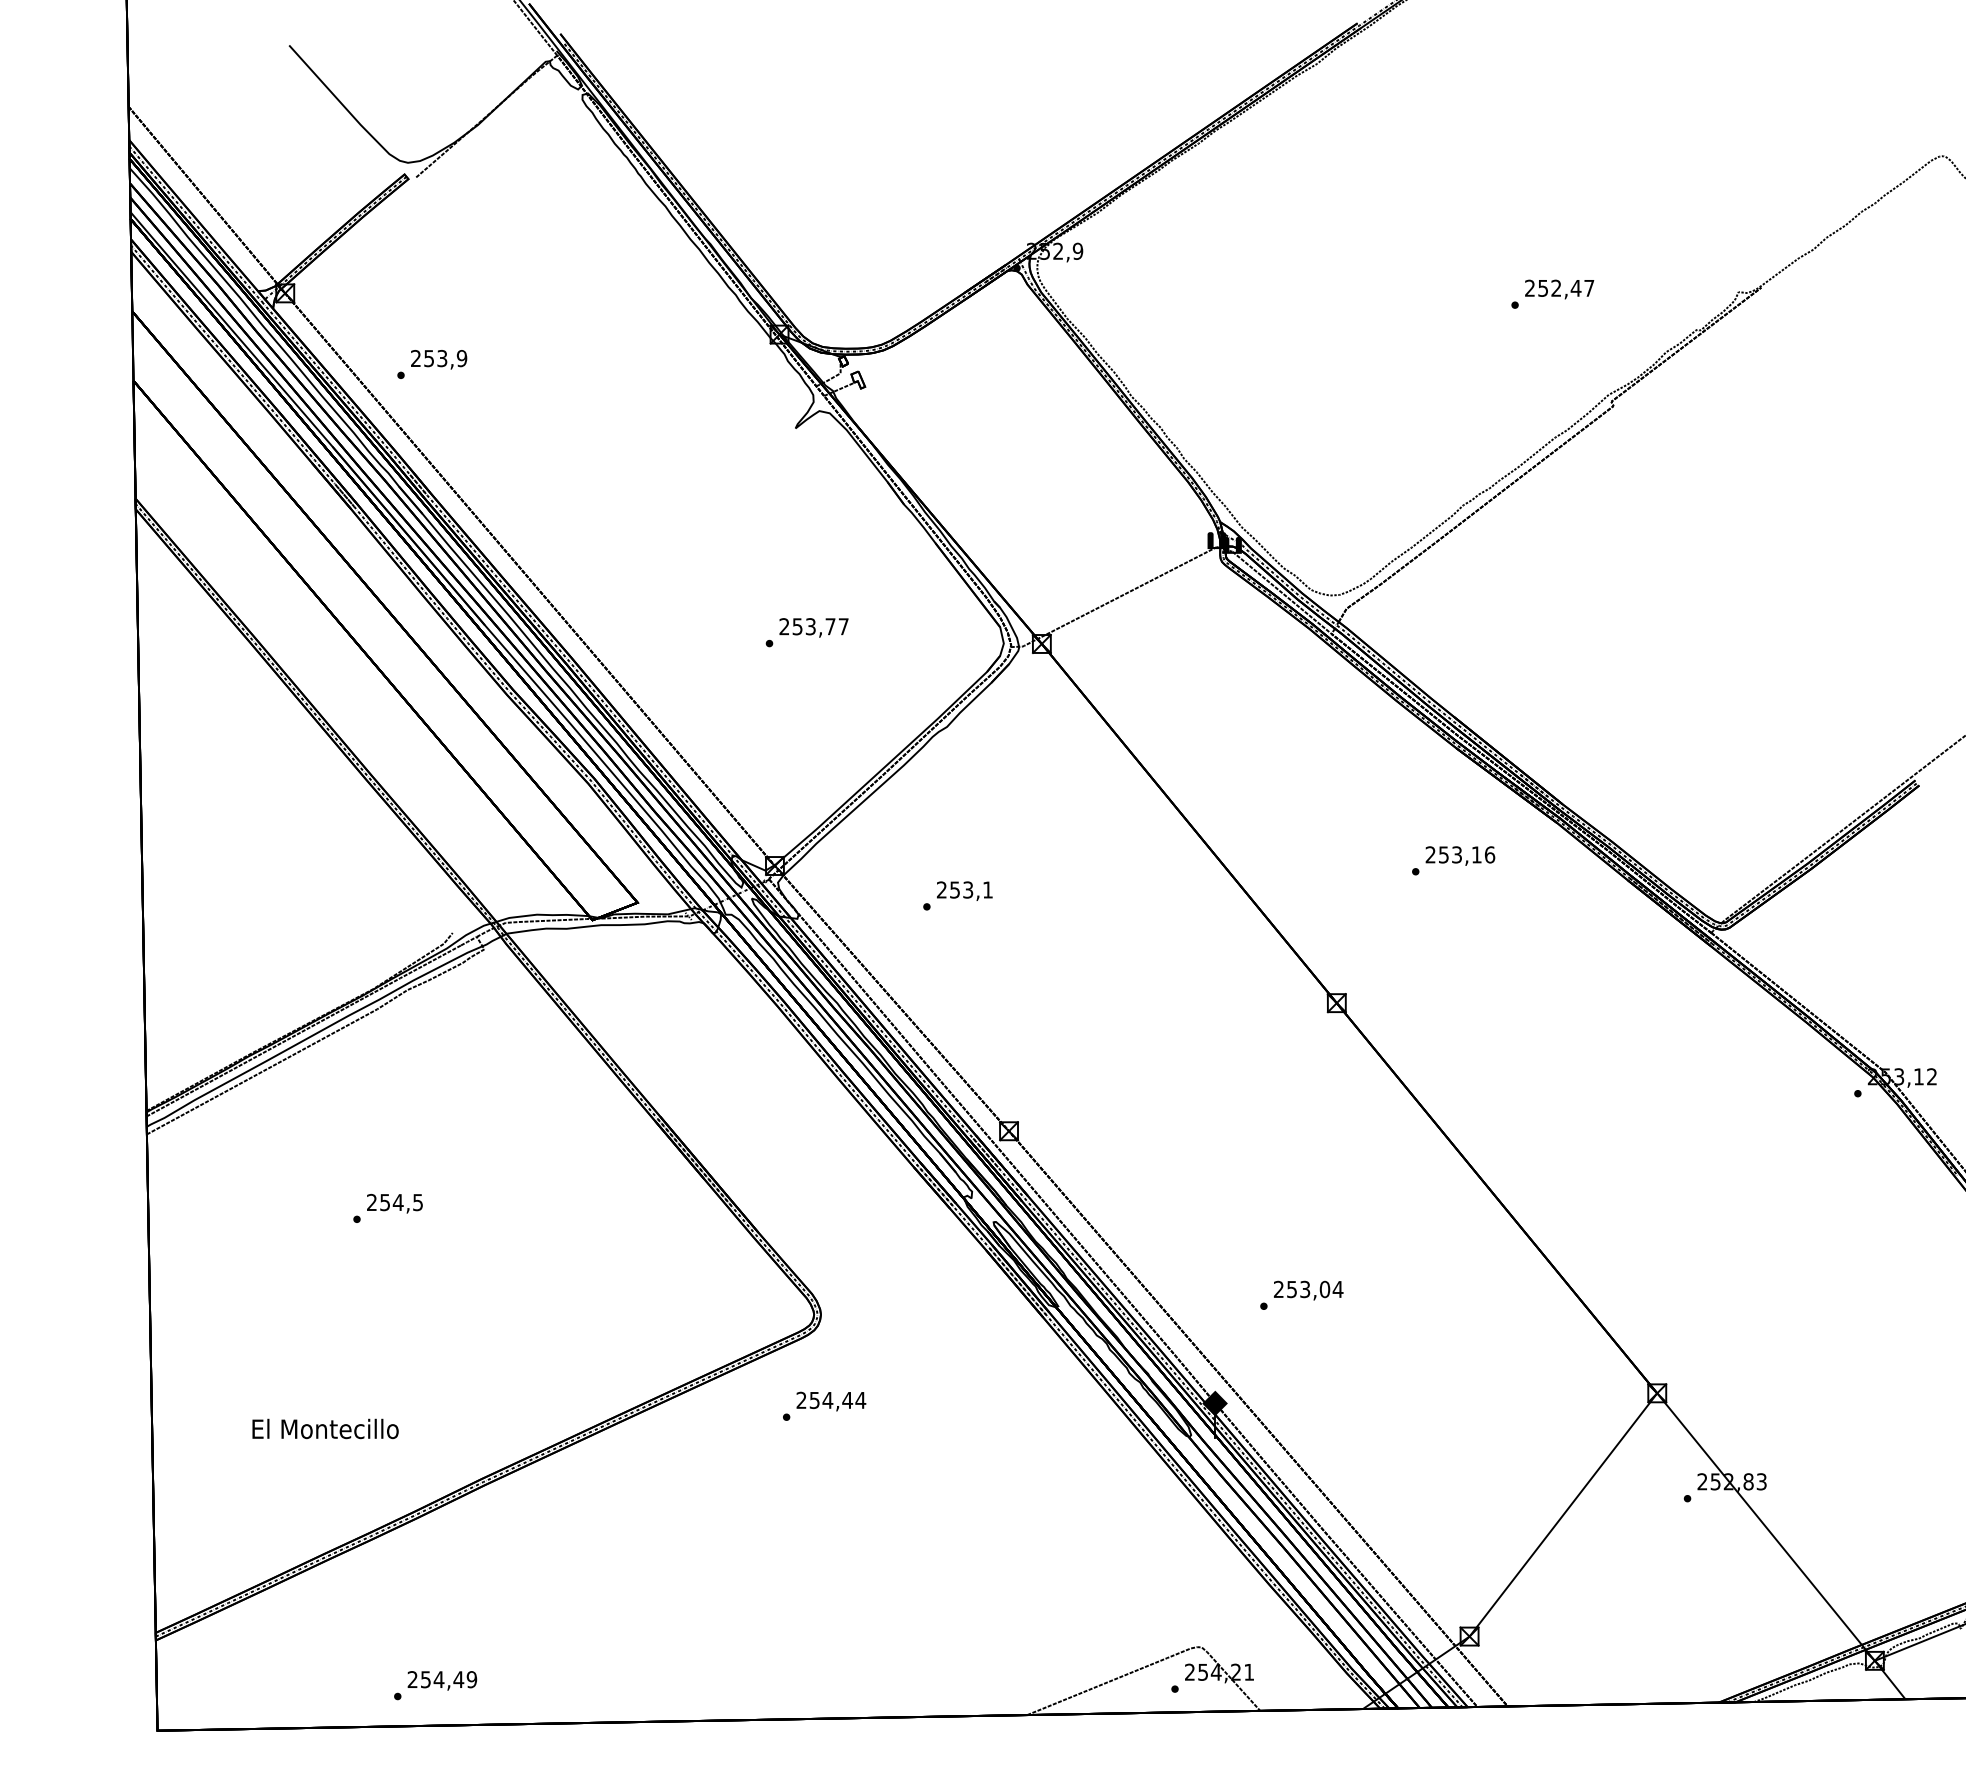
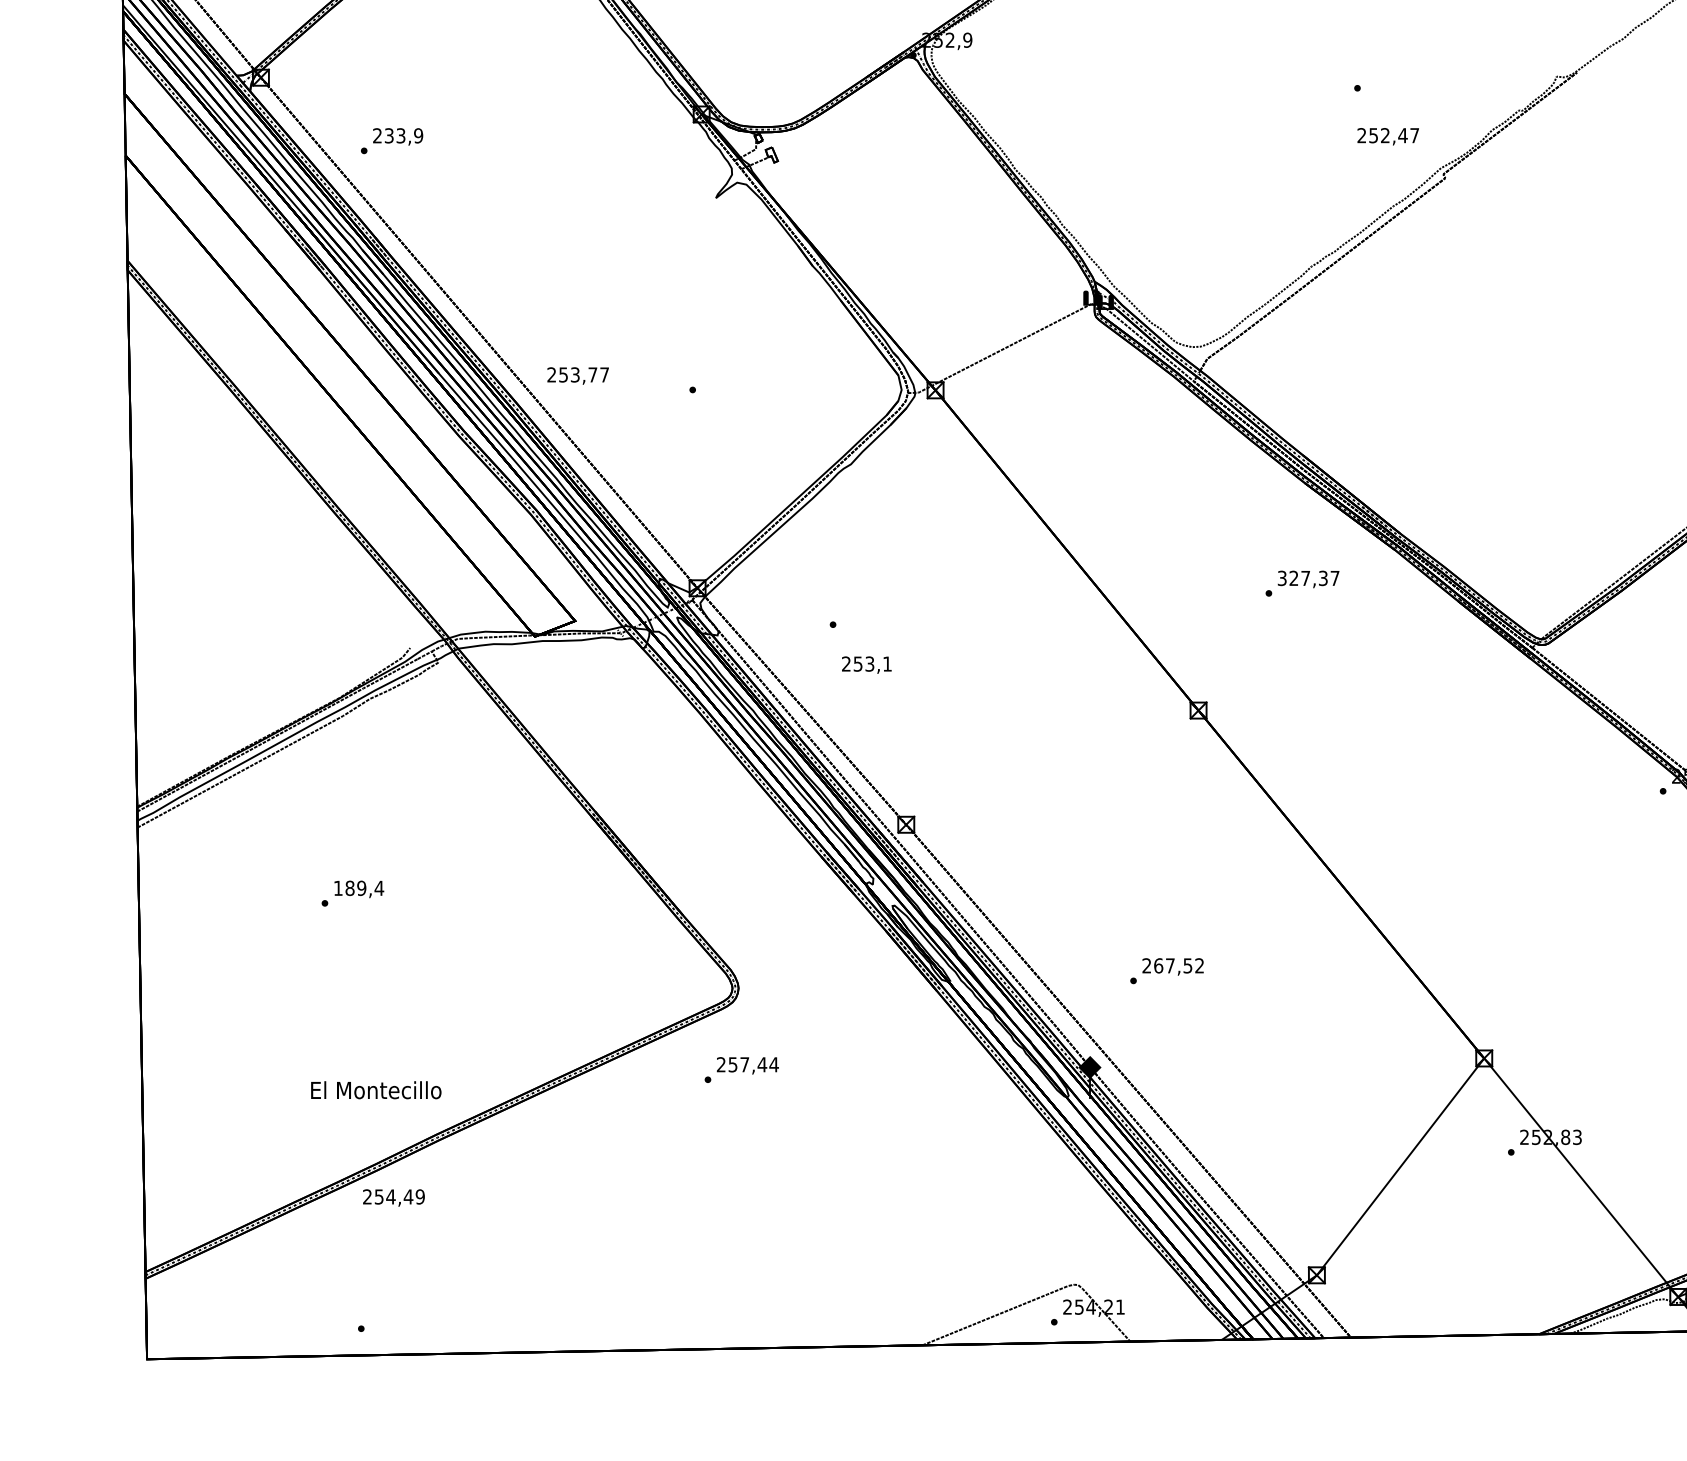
text: (1559, 289) -> (1388, 136), moved
text: (429, 357) -> (389, 134), 253,9 -> 233,9
text: (813, 627) -> (577, 375), moved
text: (1460, 854) -> (1308, 578), 253,16 -> 327,37
text: (964, 890) -> (866, 664), moved
text: (395, 1202) -> (359, 888), 254,5 -> 189,4
text: (1315, 1289) -> (1179, 965), 253,04 -> 267,52
text: (827, 1400) -> (744, 1064), 254,44 -> 257,44
text: (325, 1428) -> (376, 1089), moved
text: (442, 1680) -> (394, 1197), moved

